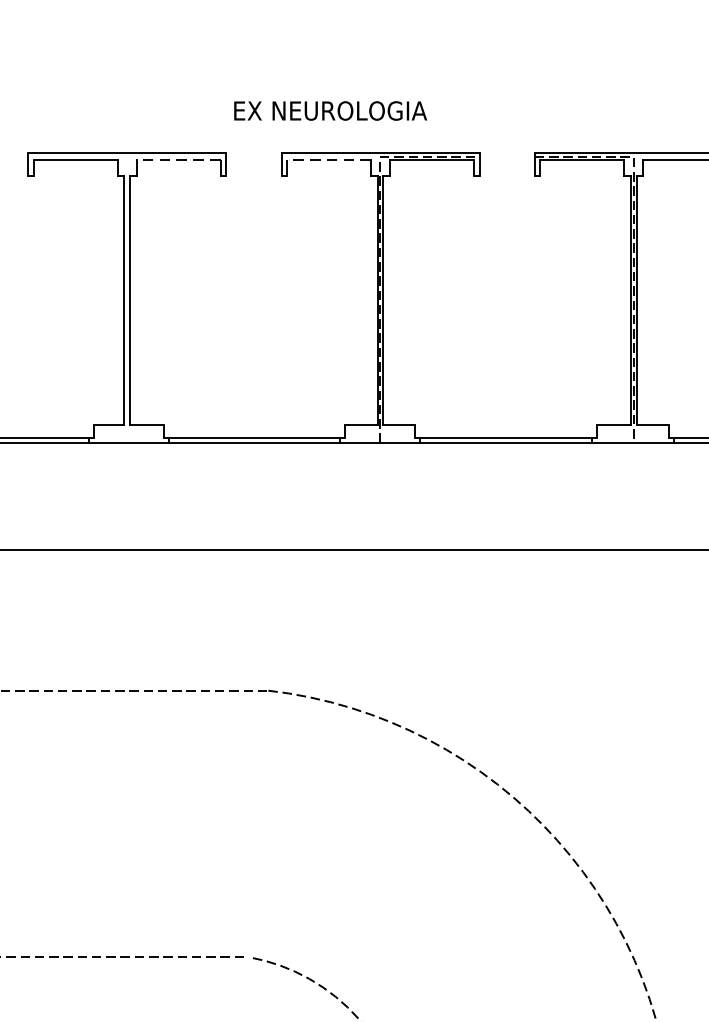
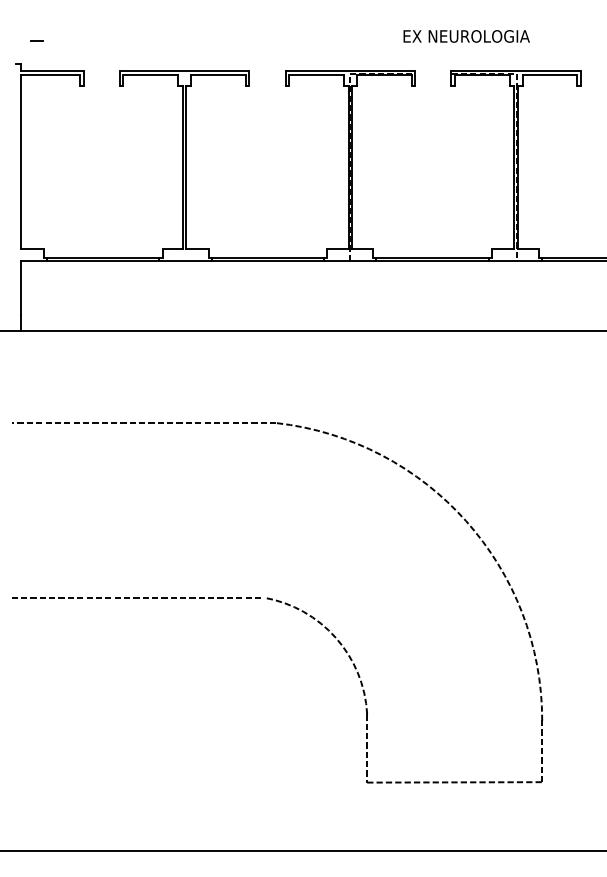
text: (330, 111) -> (466, 36), moved
line: (177, 159) -> (217, 75), dashed -> solid
line: (328, 159) -> (316, 75), dashed -> solid

